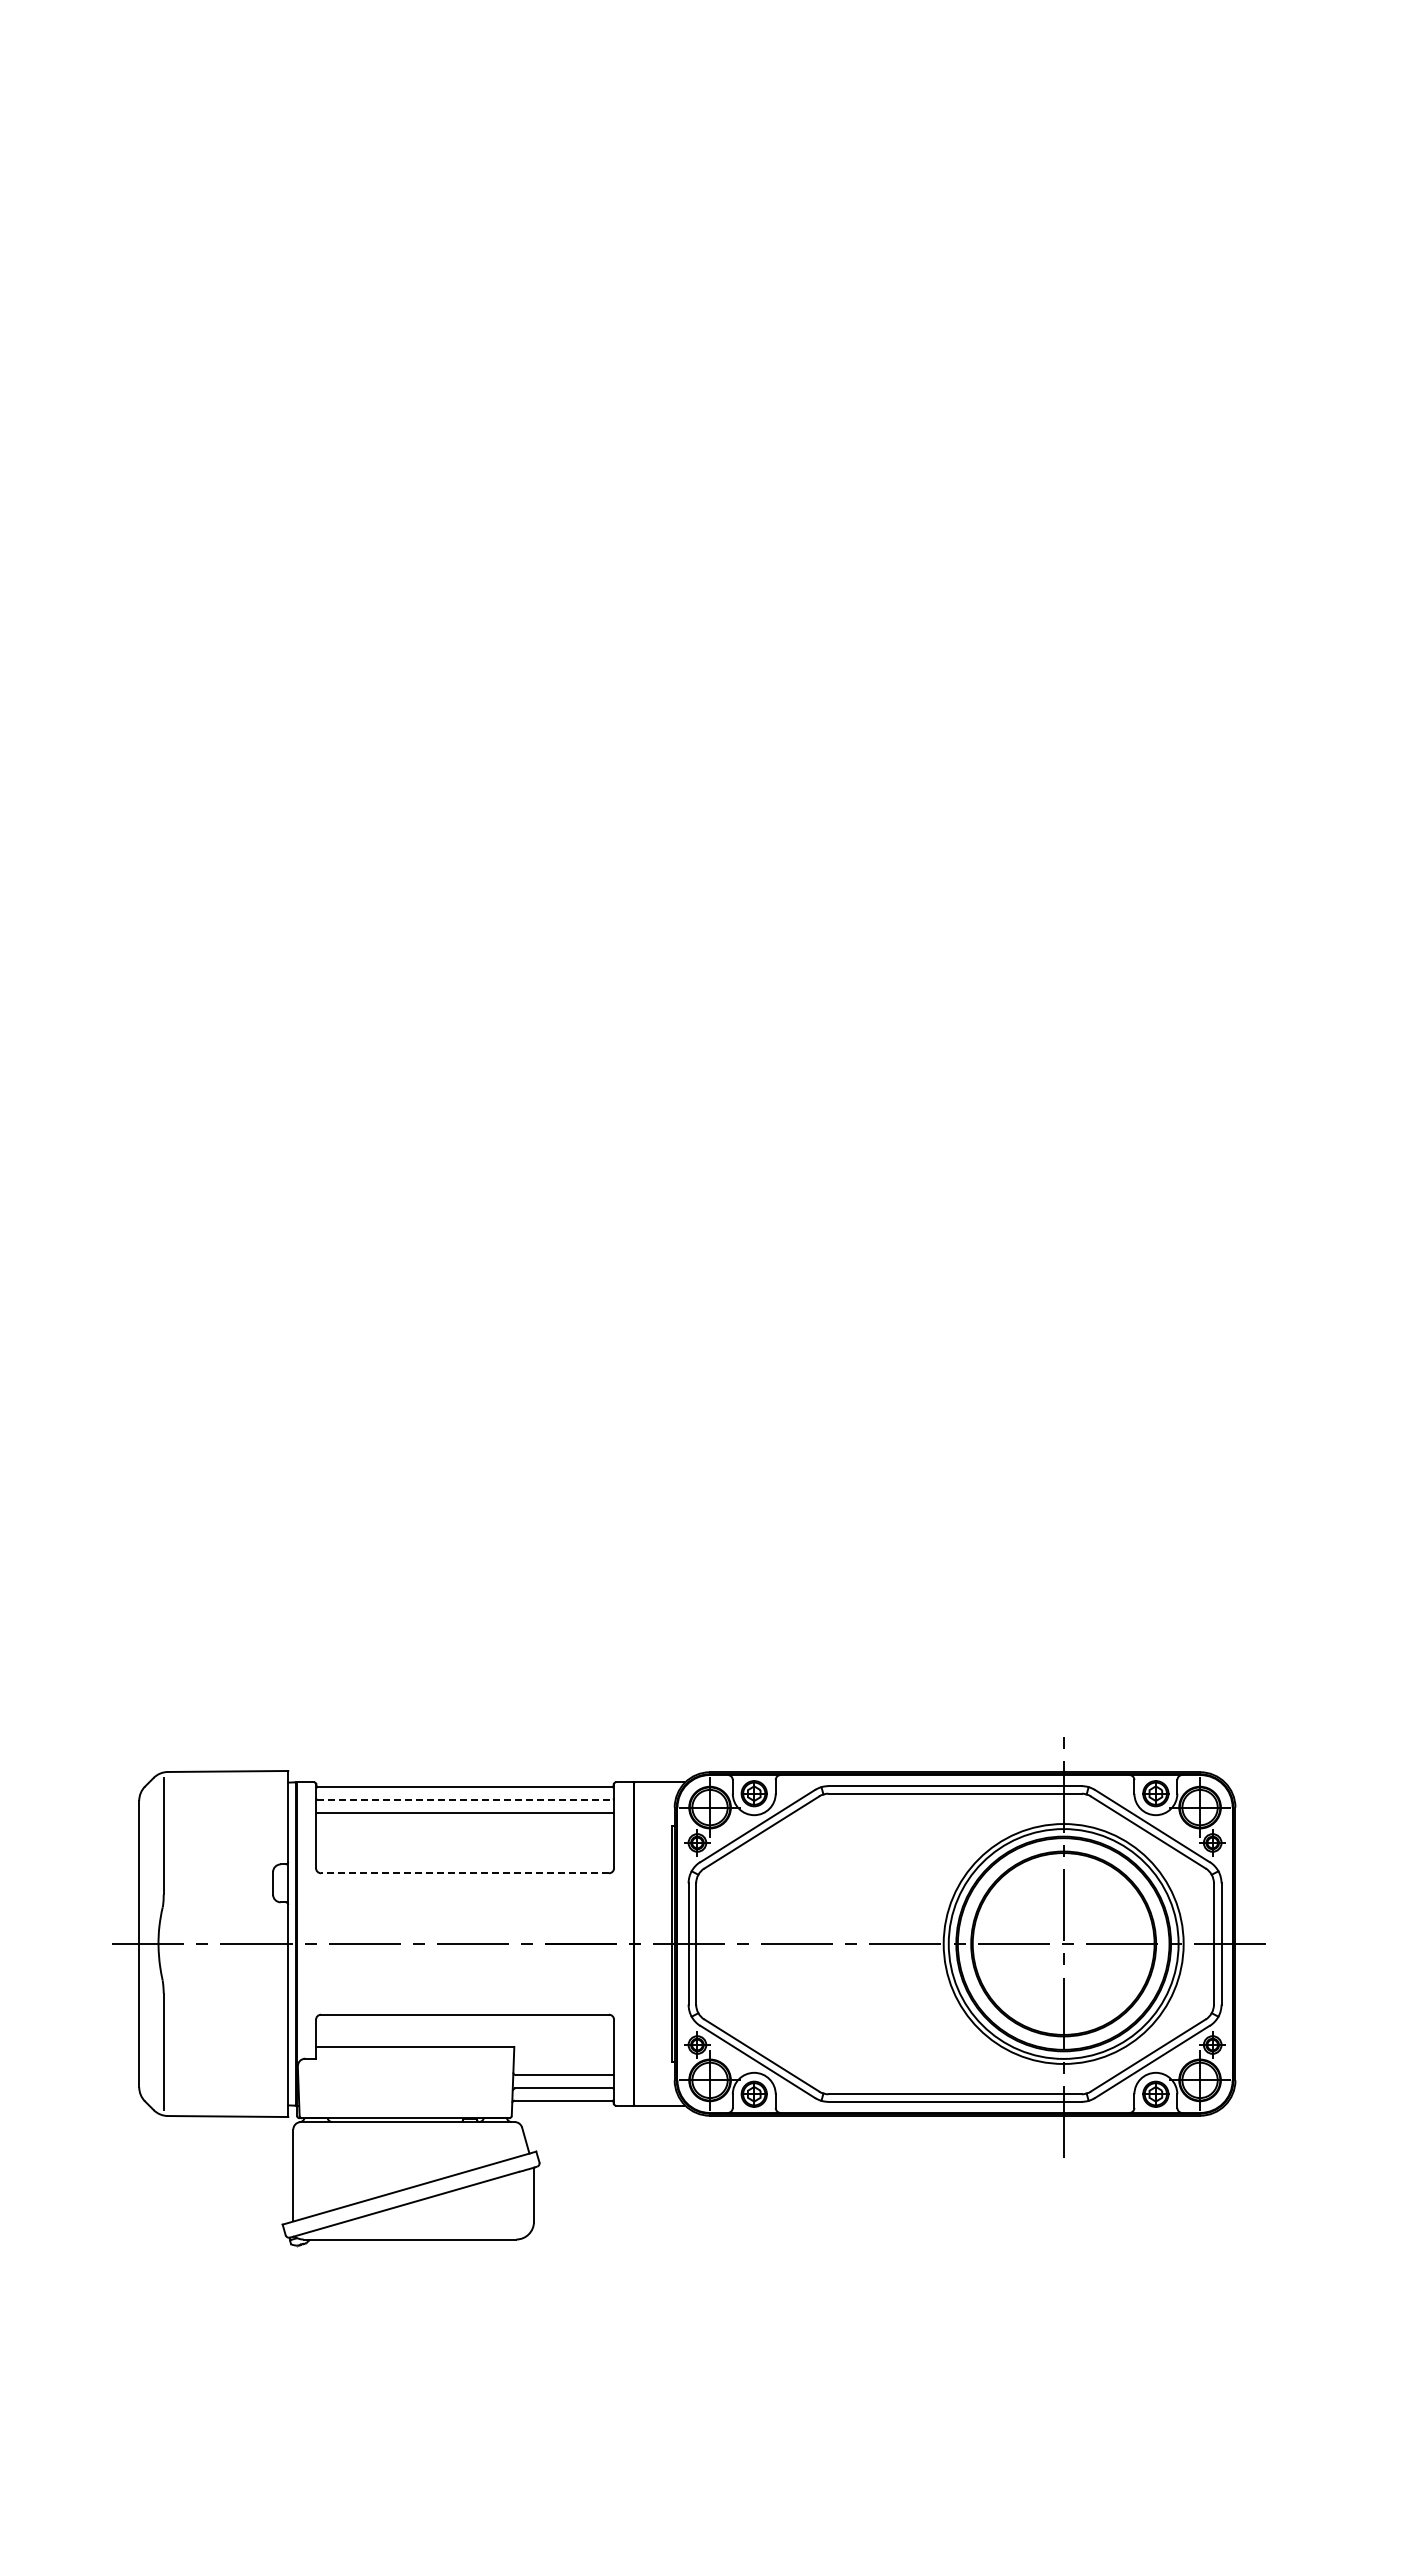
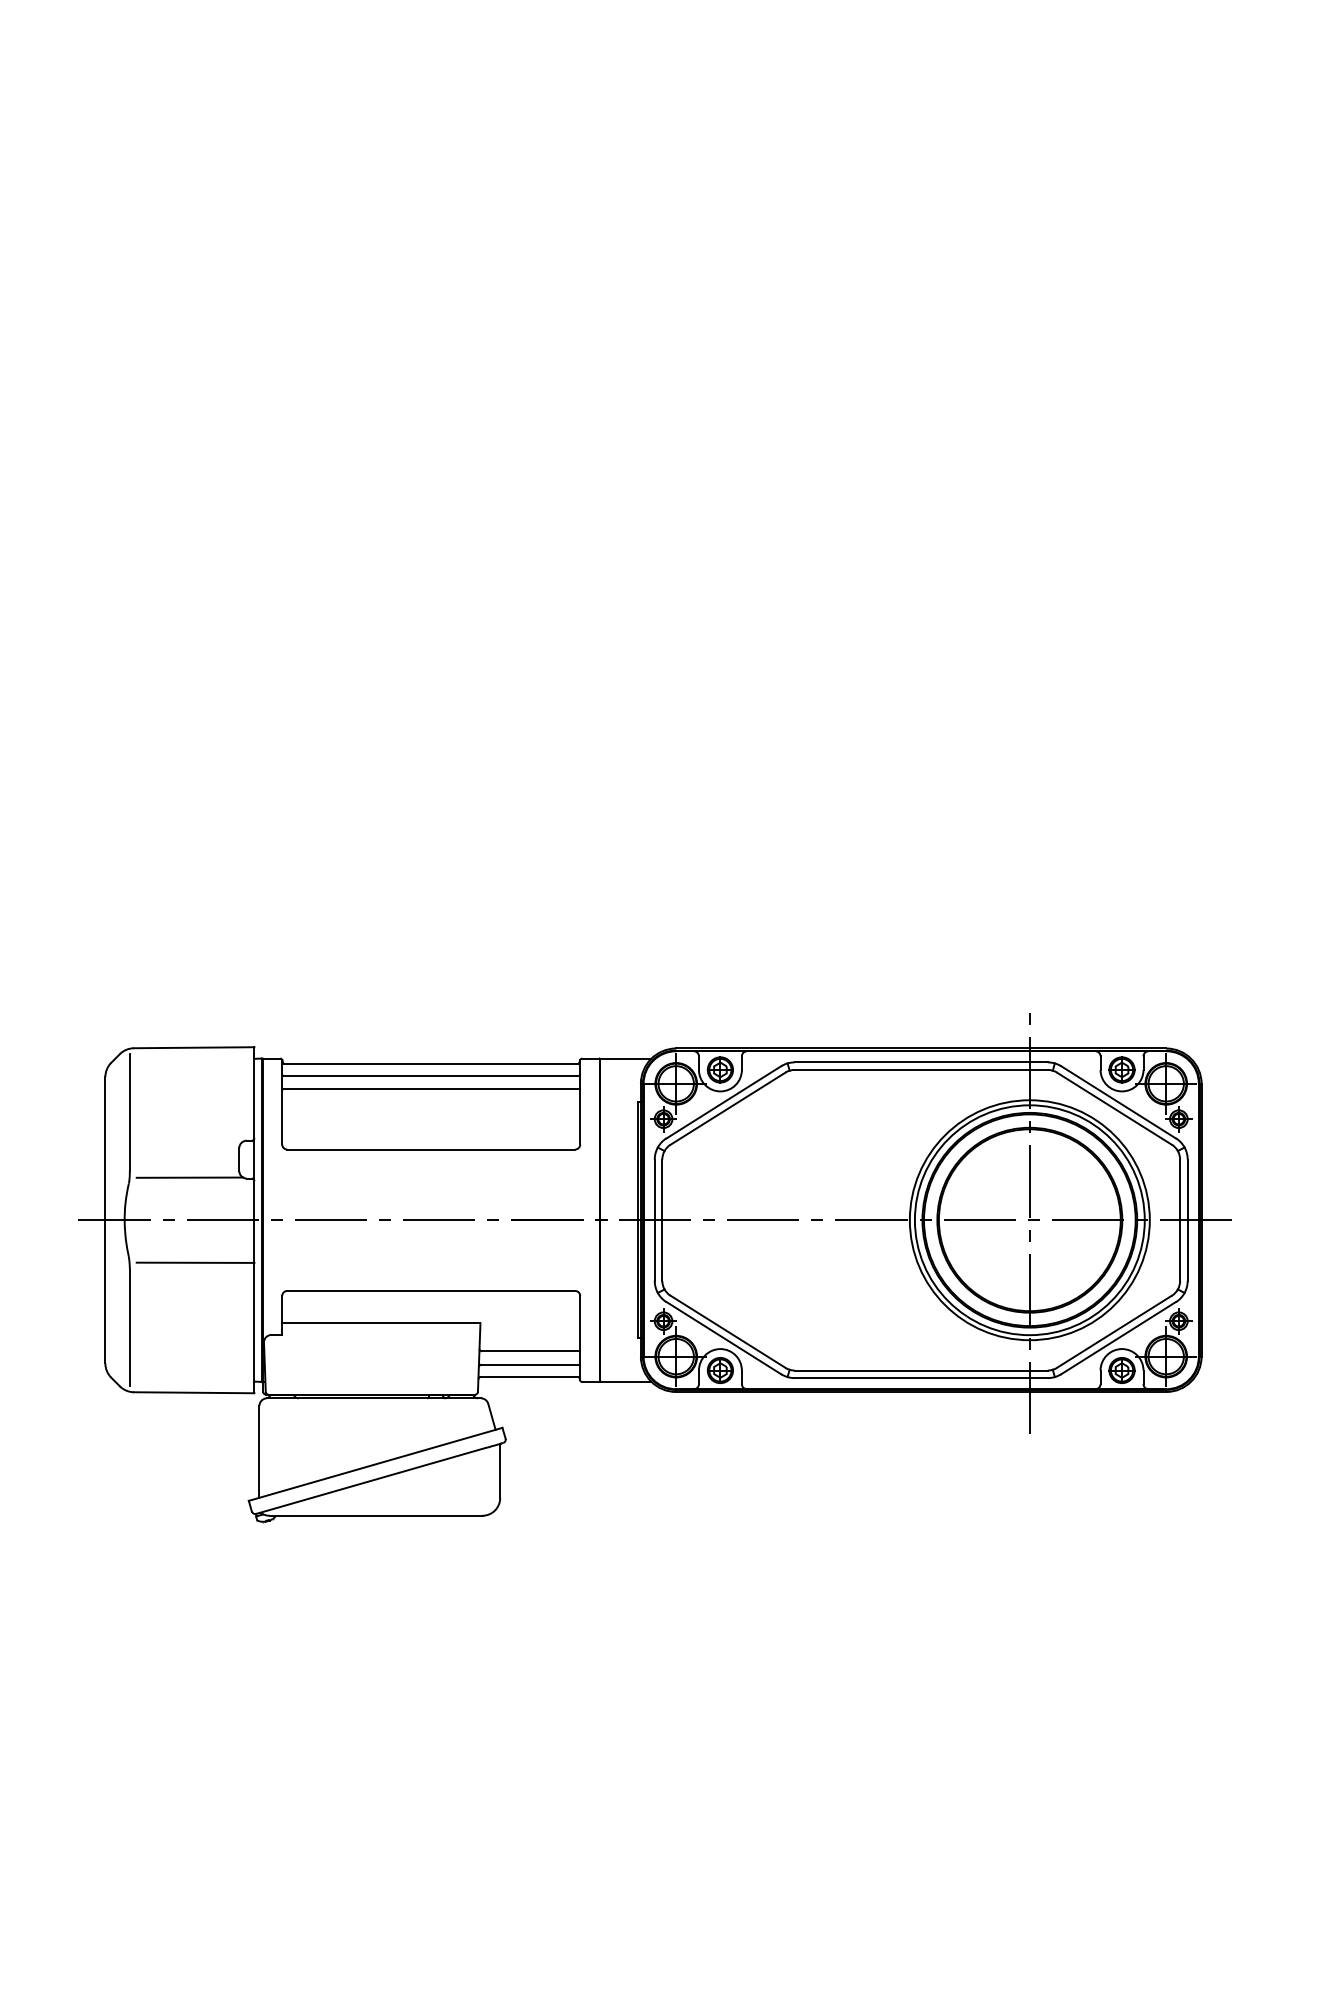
line: (465, 1799) -> (431, 1075), dashed -> solid
line: (465, 1873) -> (431, 1149), dashed -> solid
line: (223, 1901) -> (189, 1177), added
line: (229, 1986) -> (195, 1262), added

